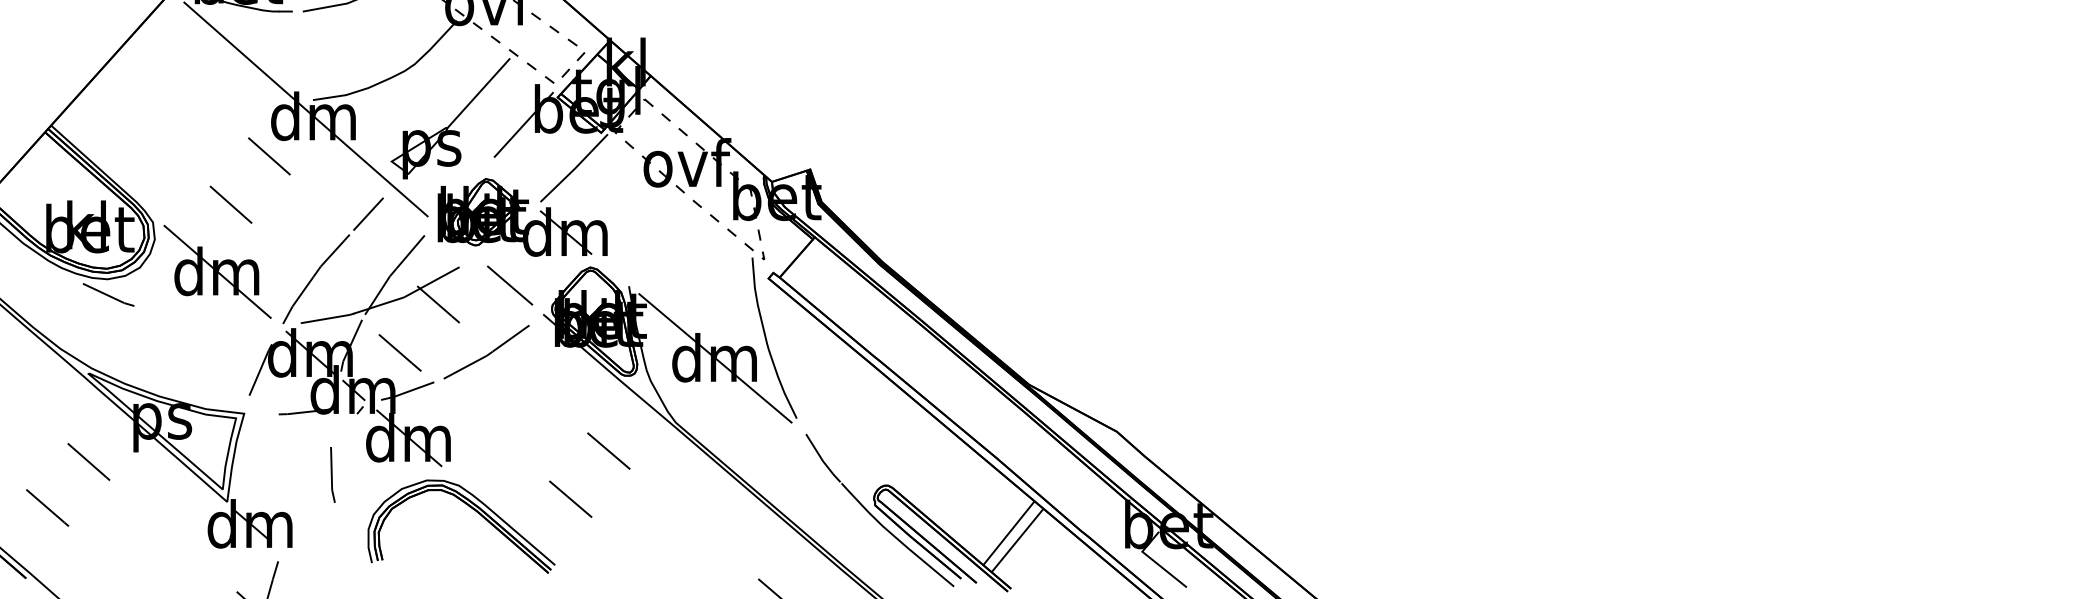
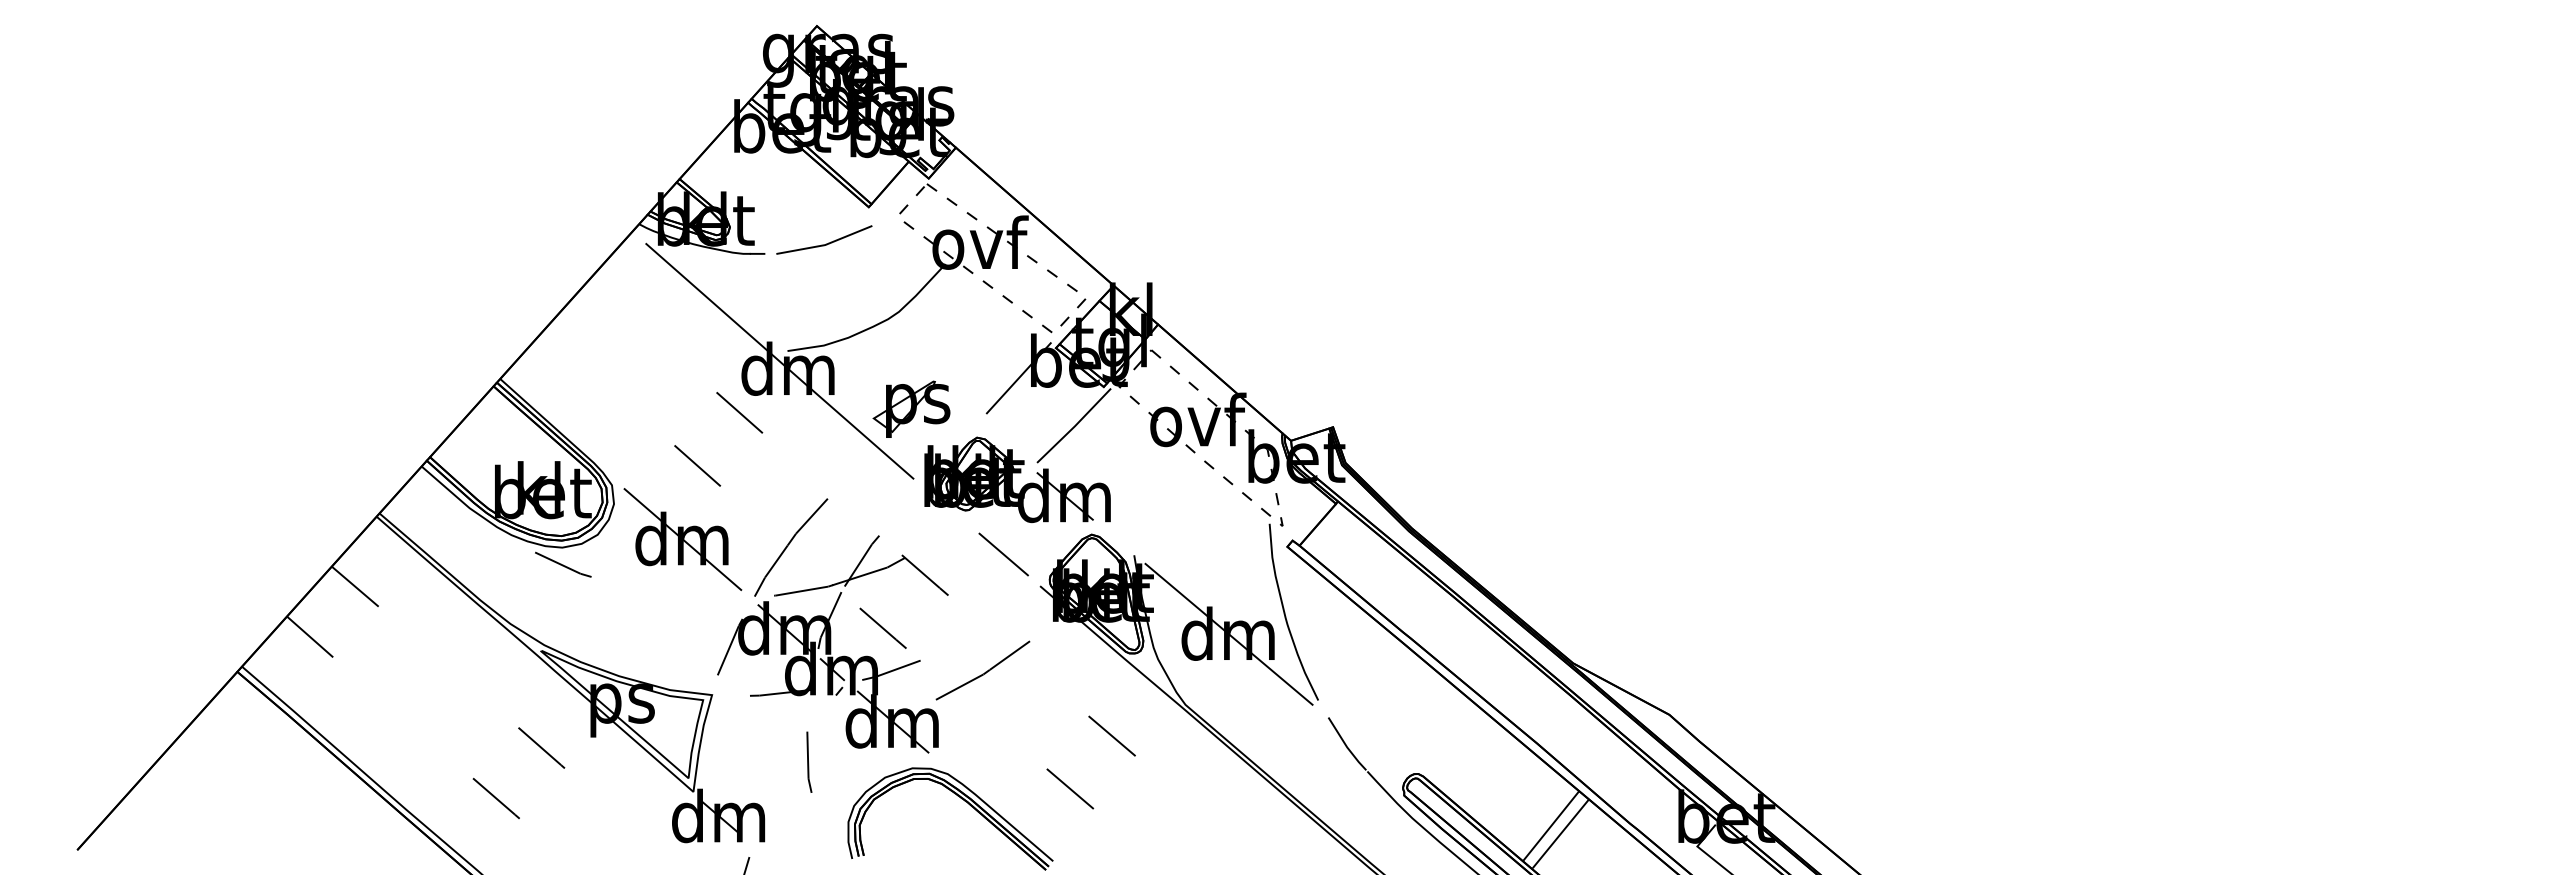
line: (477, 93) -> (968, 343), removed
line: (367, 214) -> (847, 476), removed
line: (410, 251) -> (894, 517), removed
line: (439, 277) -> (926, 545), removed
part: (486, 352) -> (982, 670), moved

